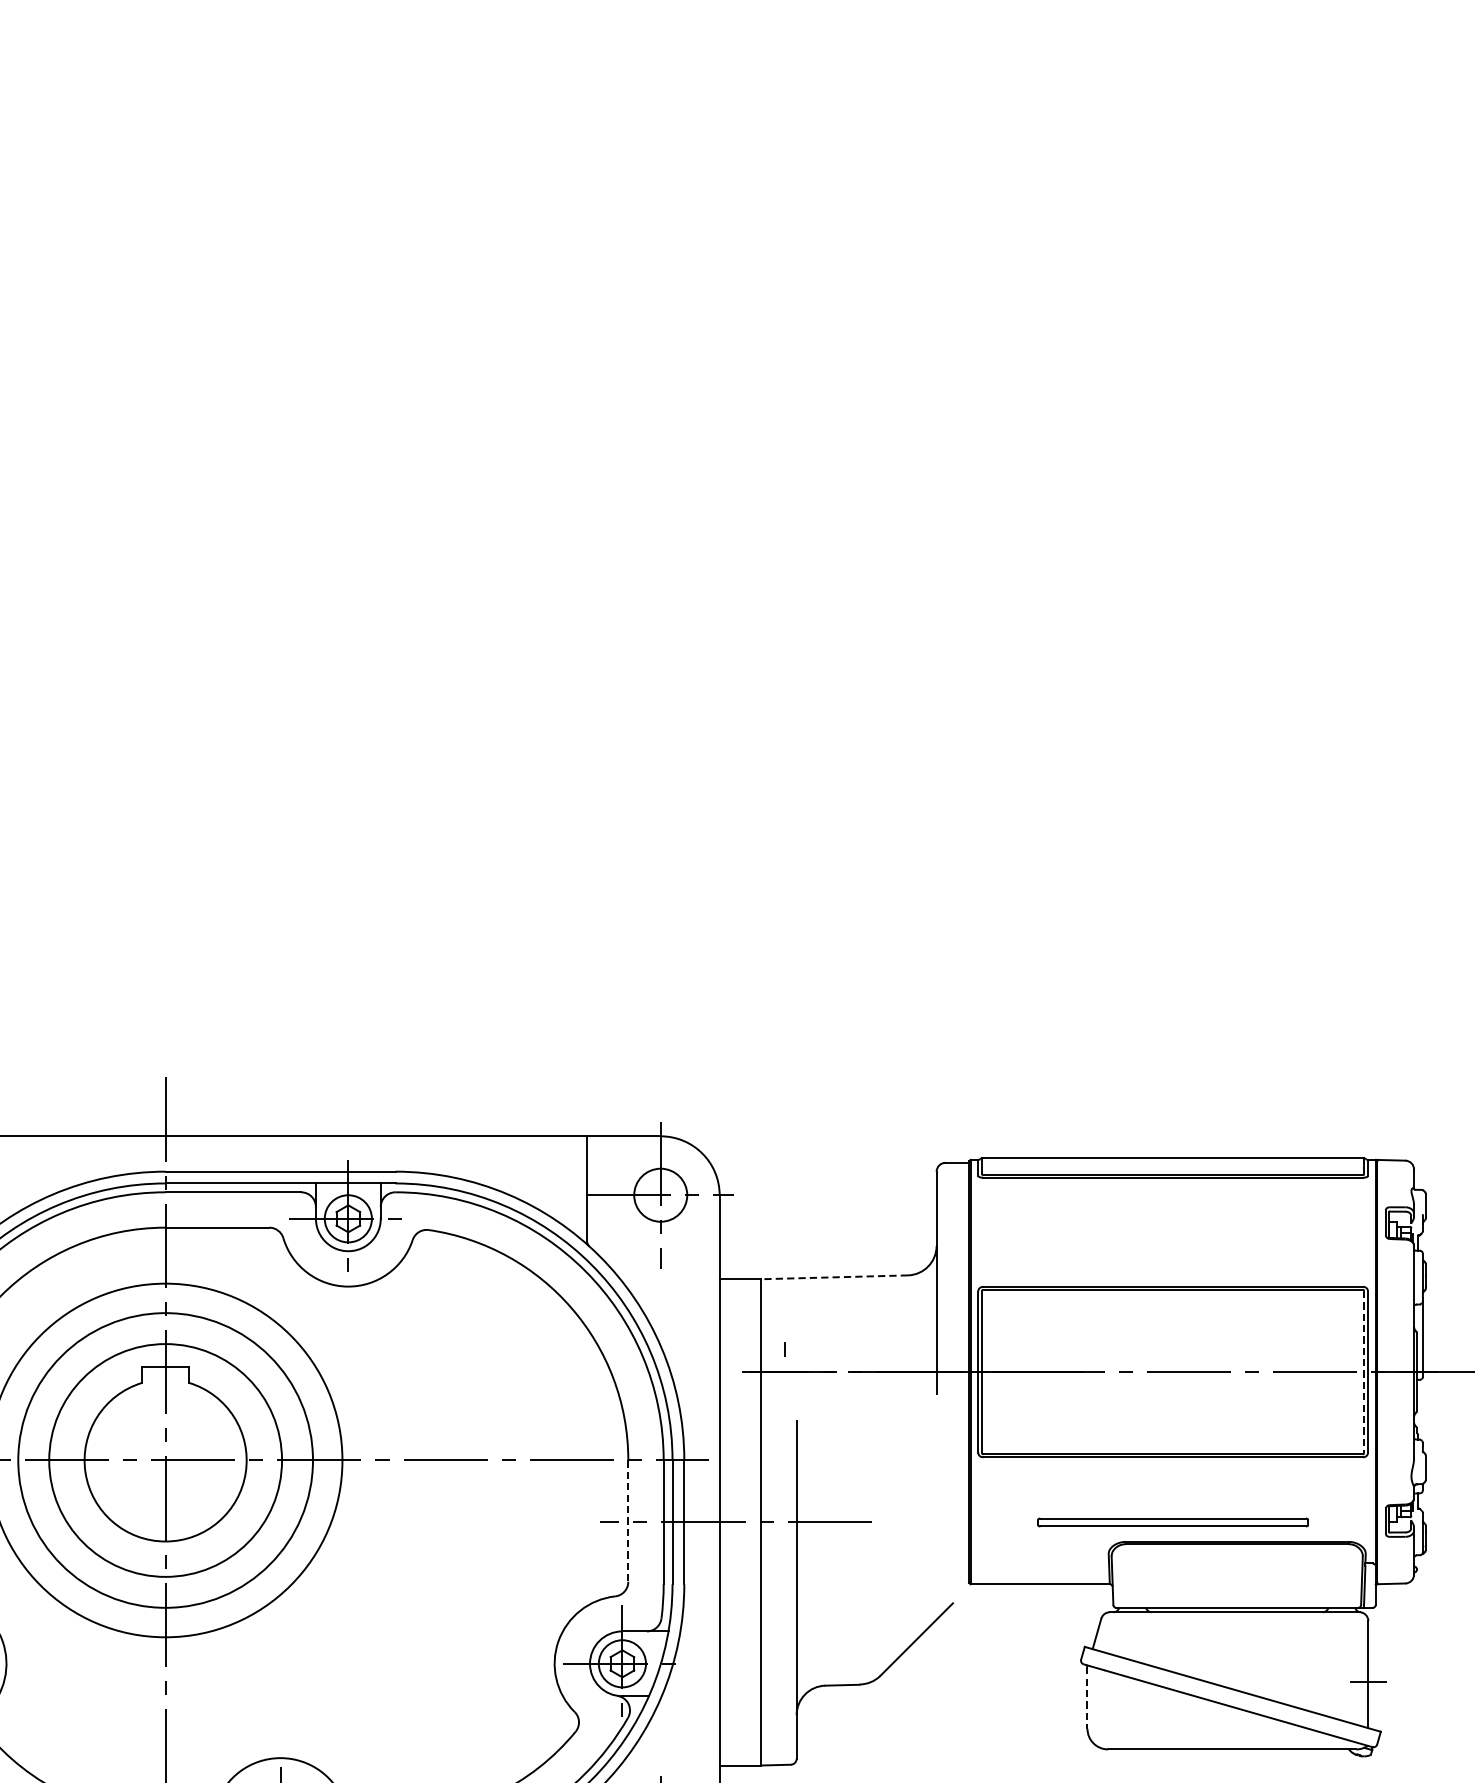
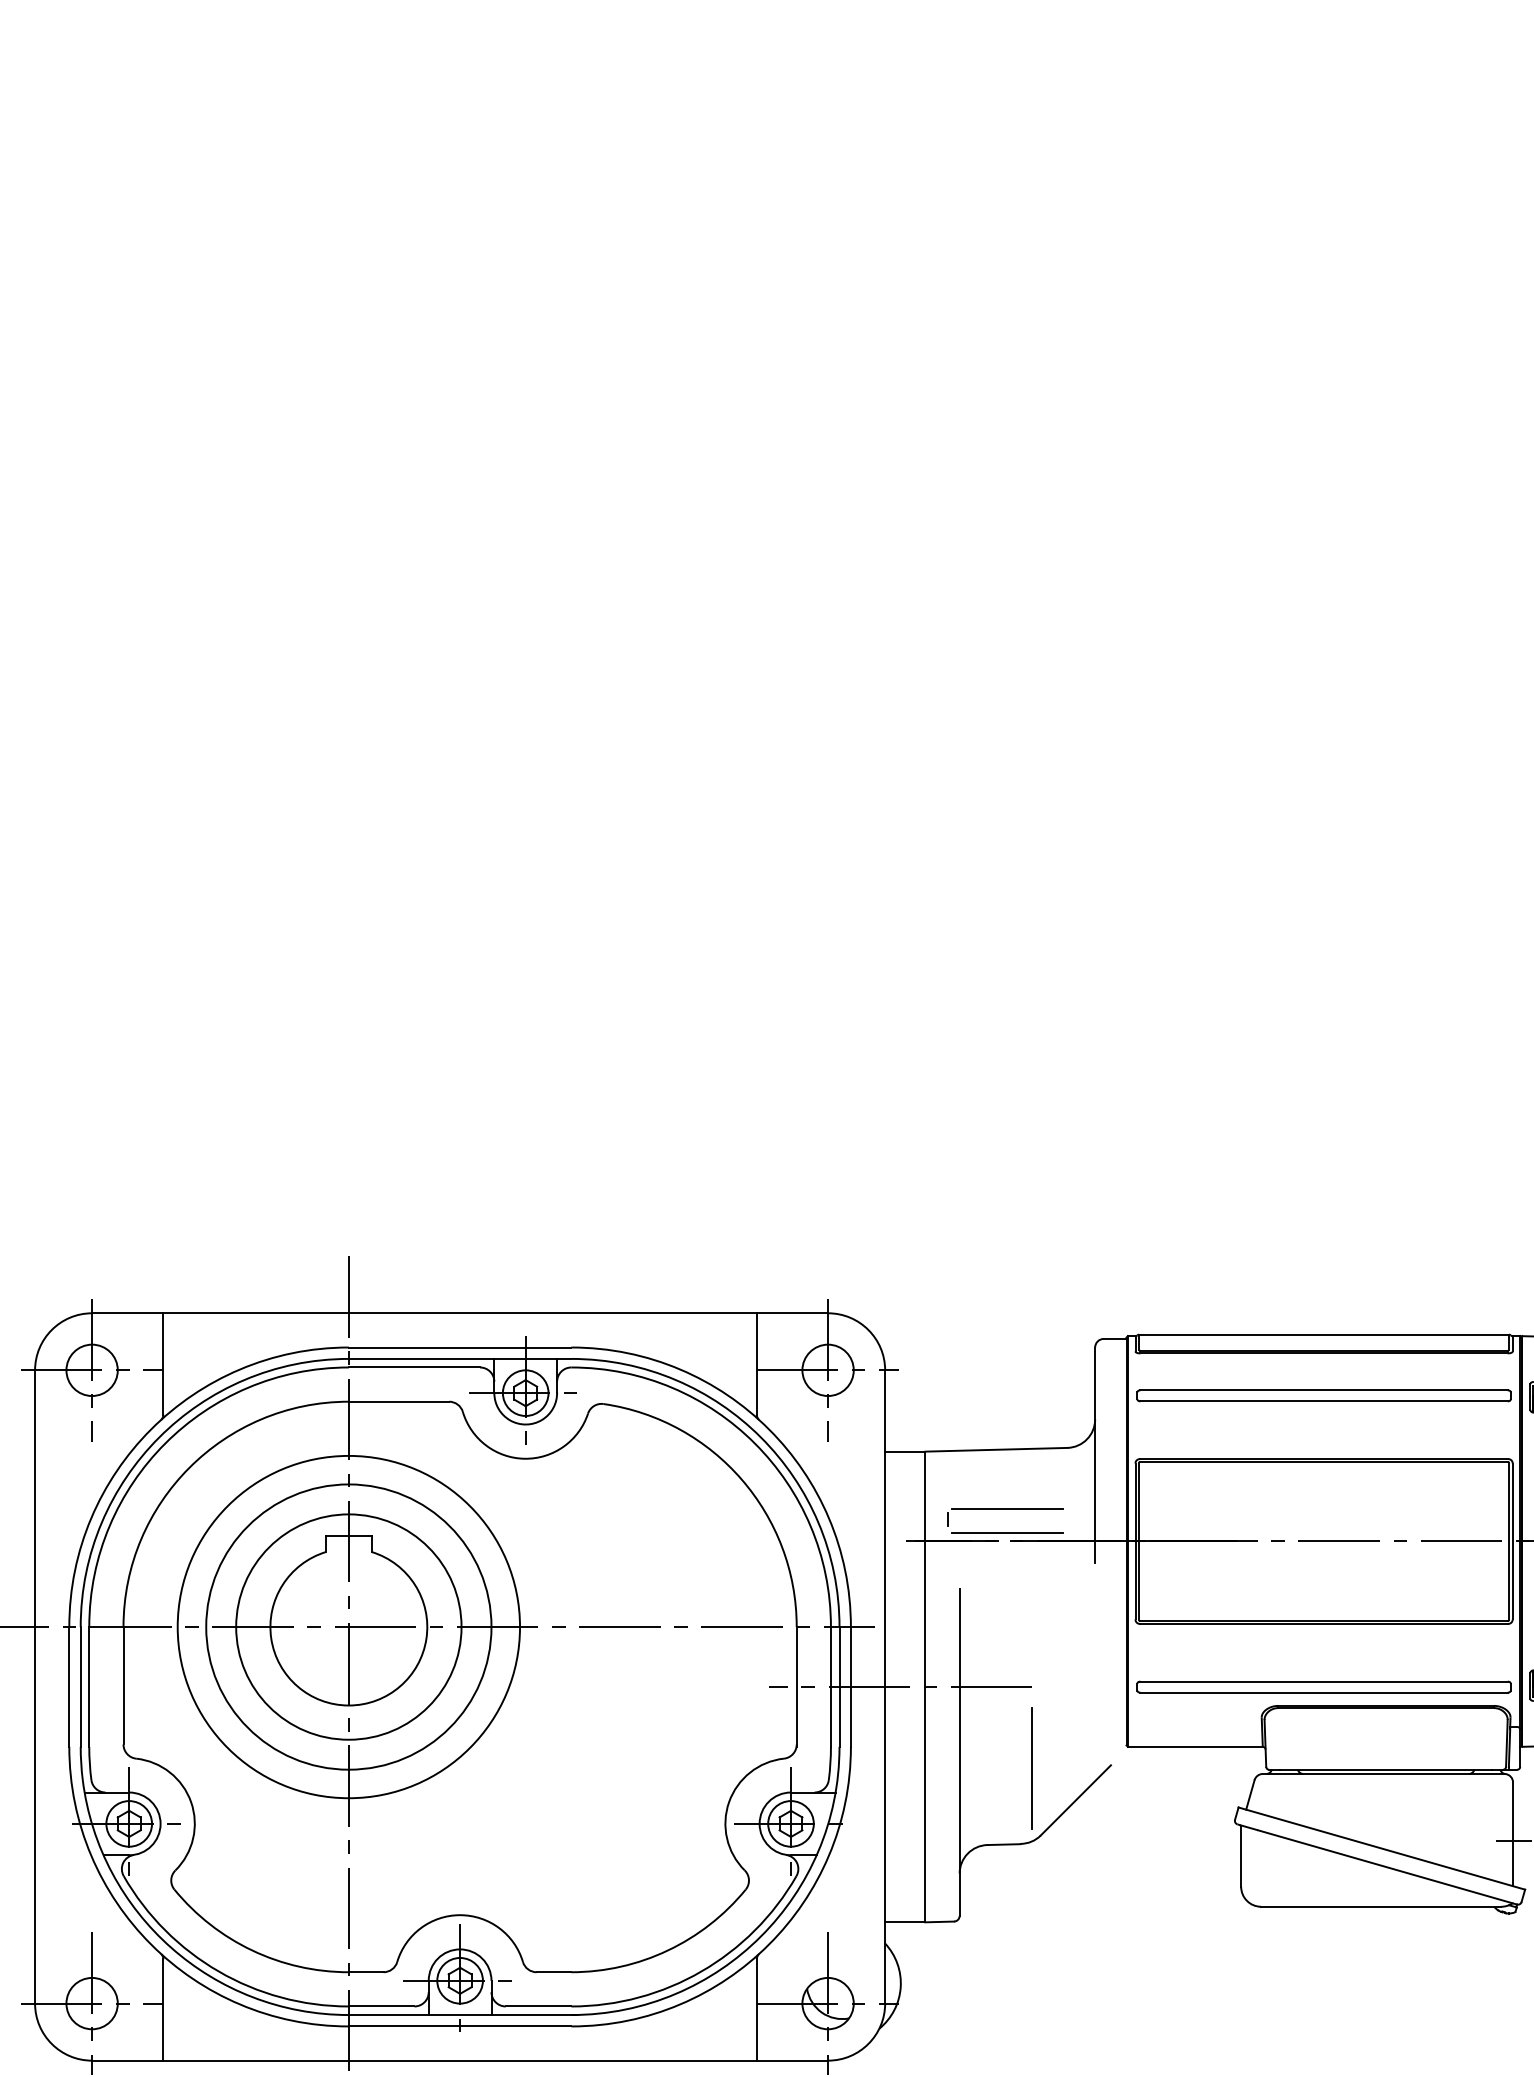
part: (1172, 1221) -> (1323, 1395), added
line: (834, 1277) -> (996, 1449), dashed -> solid
line: (846, 1337) -> (1007, 1508), added
line: (846, 1363) -> (1007, 1533), added
line: (1363, 1372) -> (1508, 1541), dashed -> solid
line: (628, 1521) -> (796, 1686), dashed -> solid
part: (1172, 1521) -> (1323, 1686), size x1.43
line: (871, 1605) -> (1032, 1767), added
line: (1087, 1697) -> (1241, 1856), dashed -> solid

